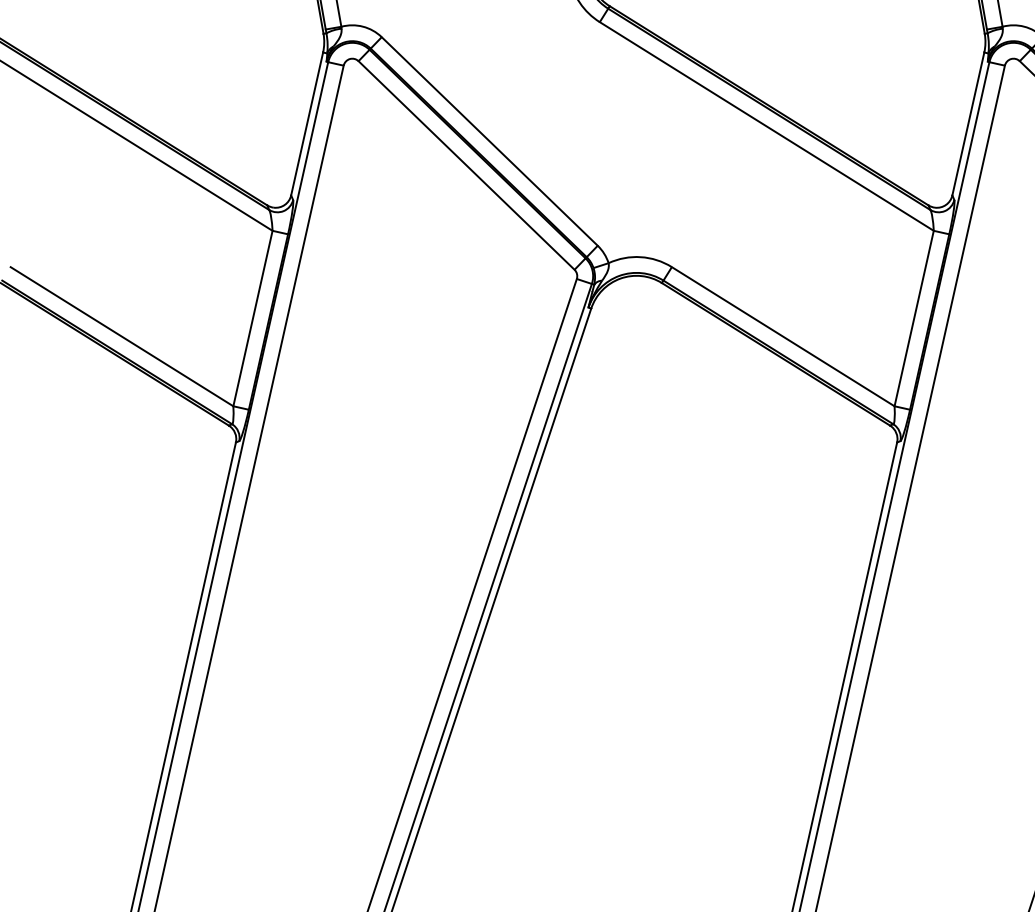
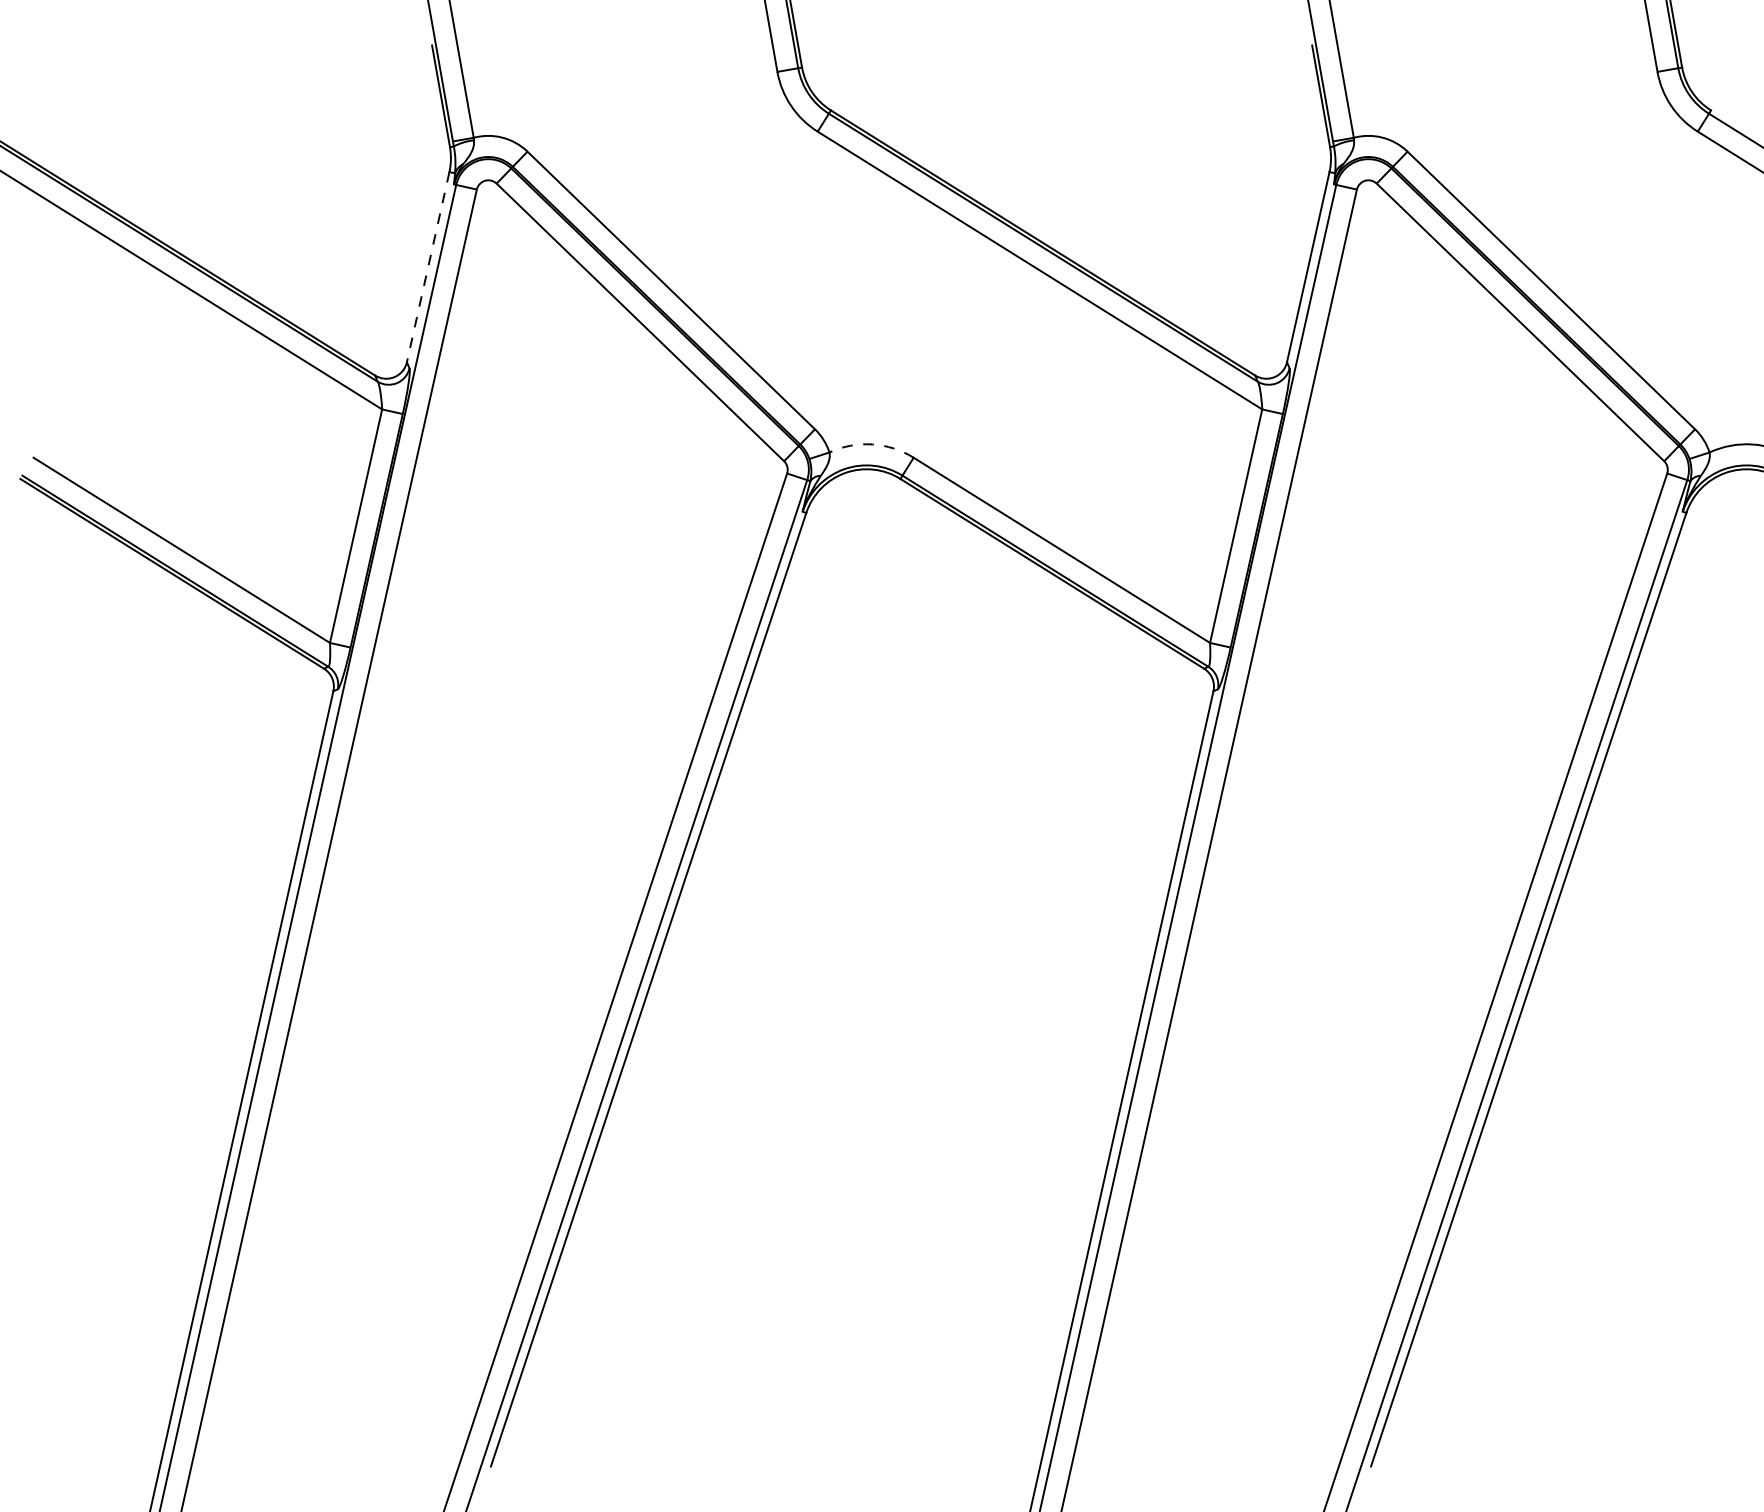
line: (307, 124) -> (428, 267), solid -> dashed
arc: (640, 257) -> (872, 444), solid -> dashed

